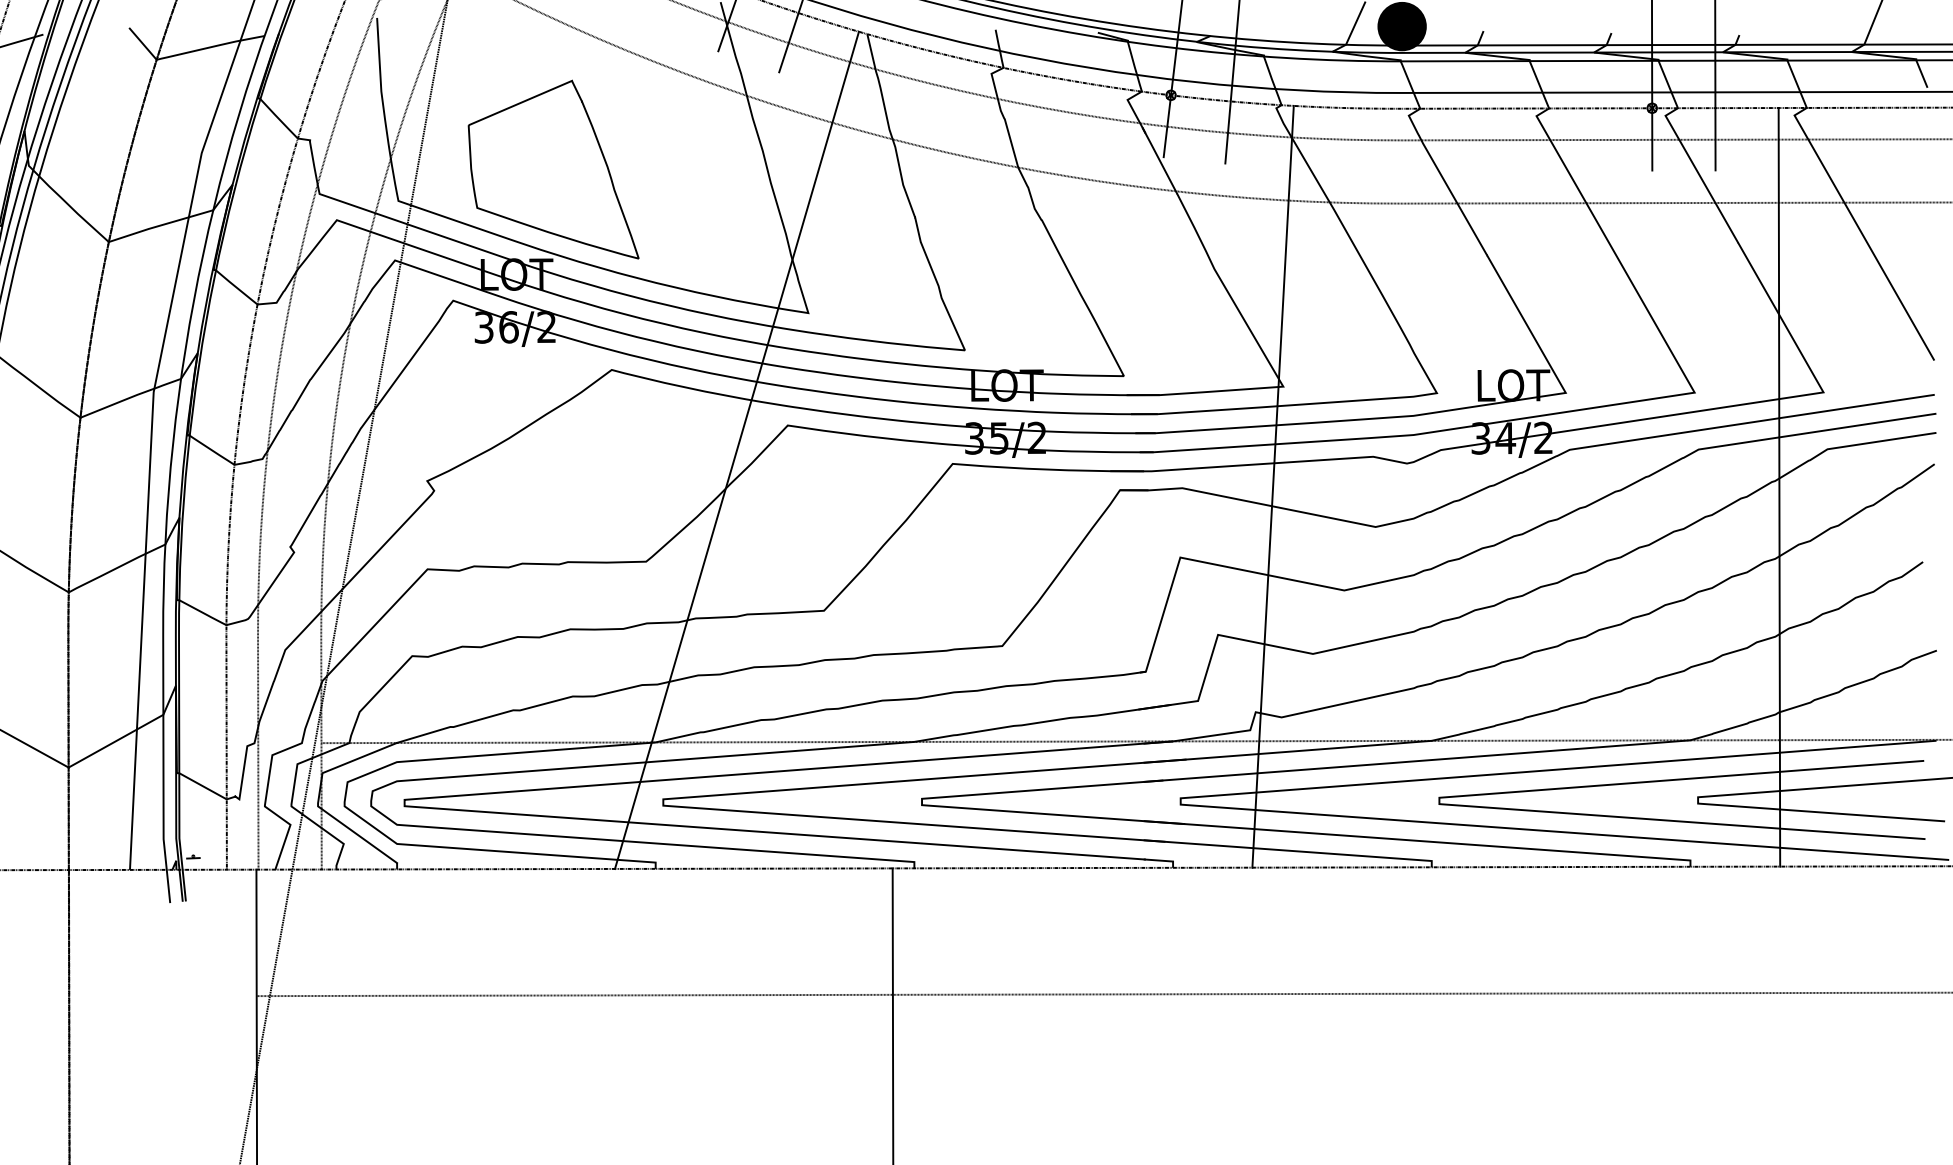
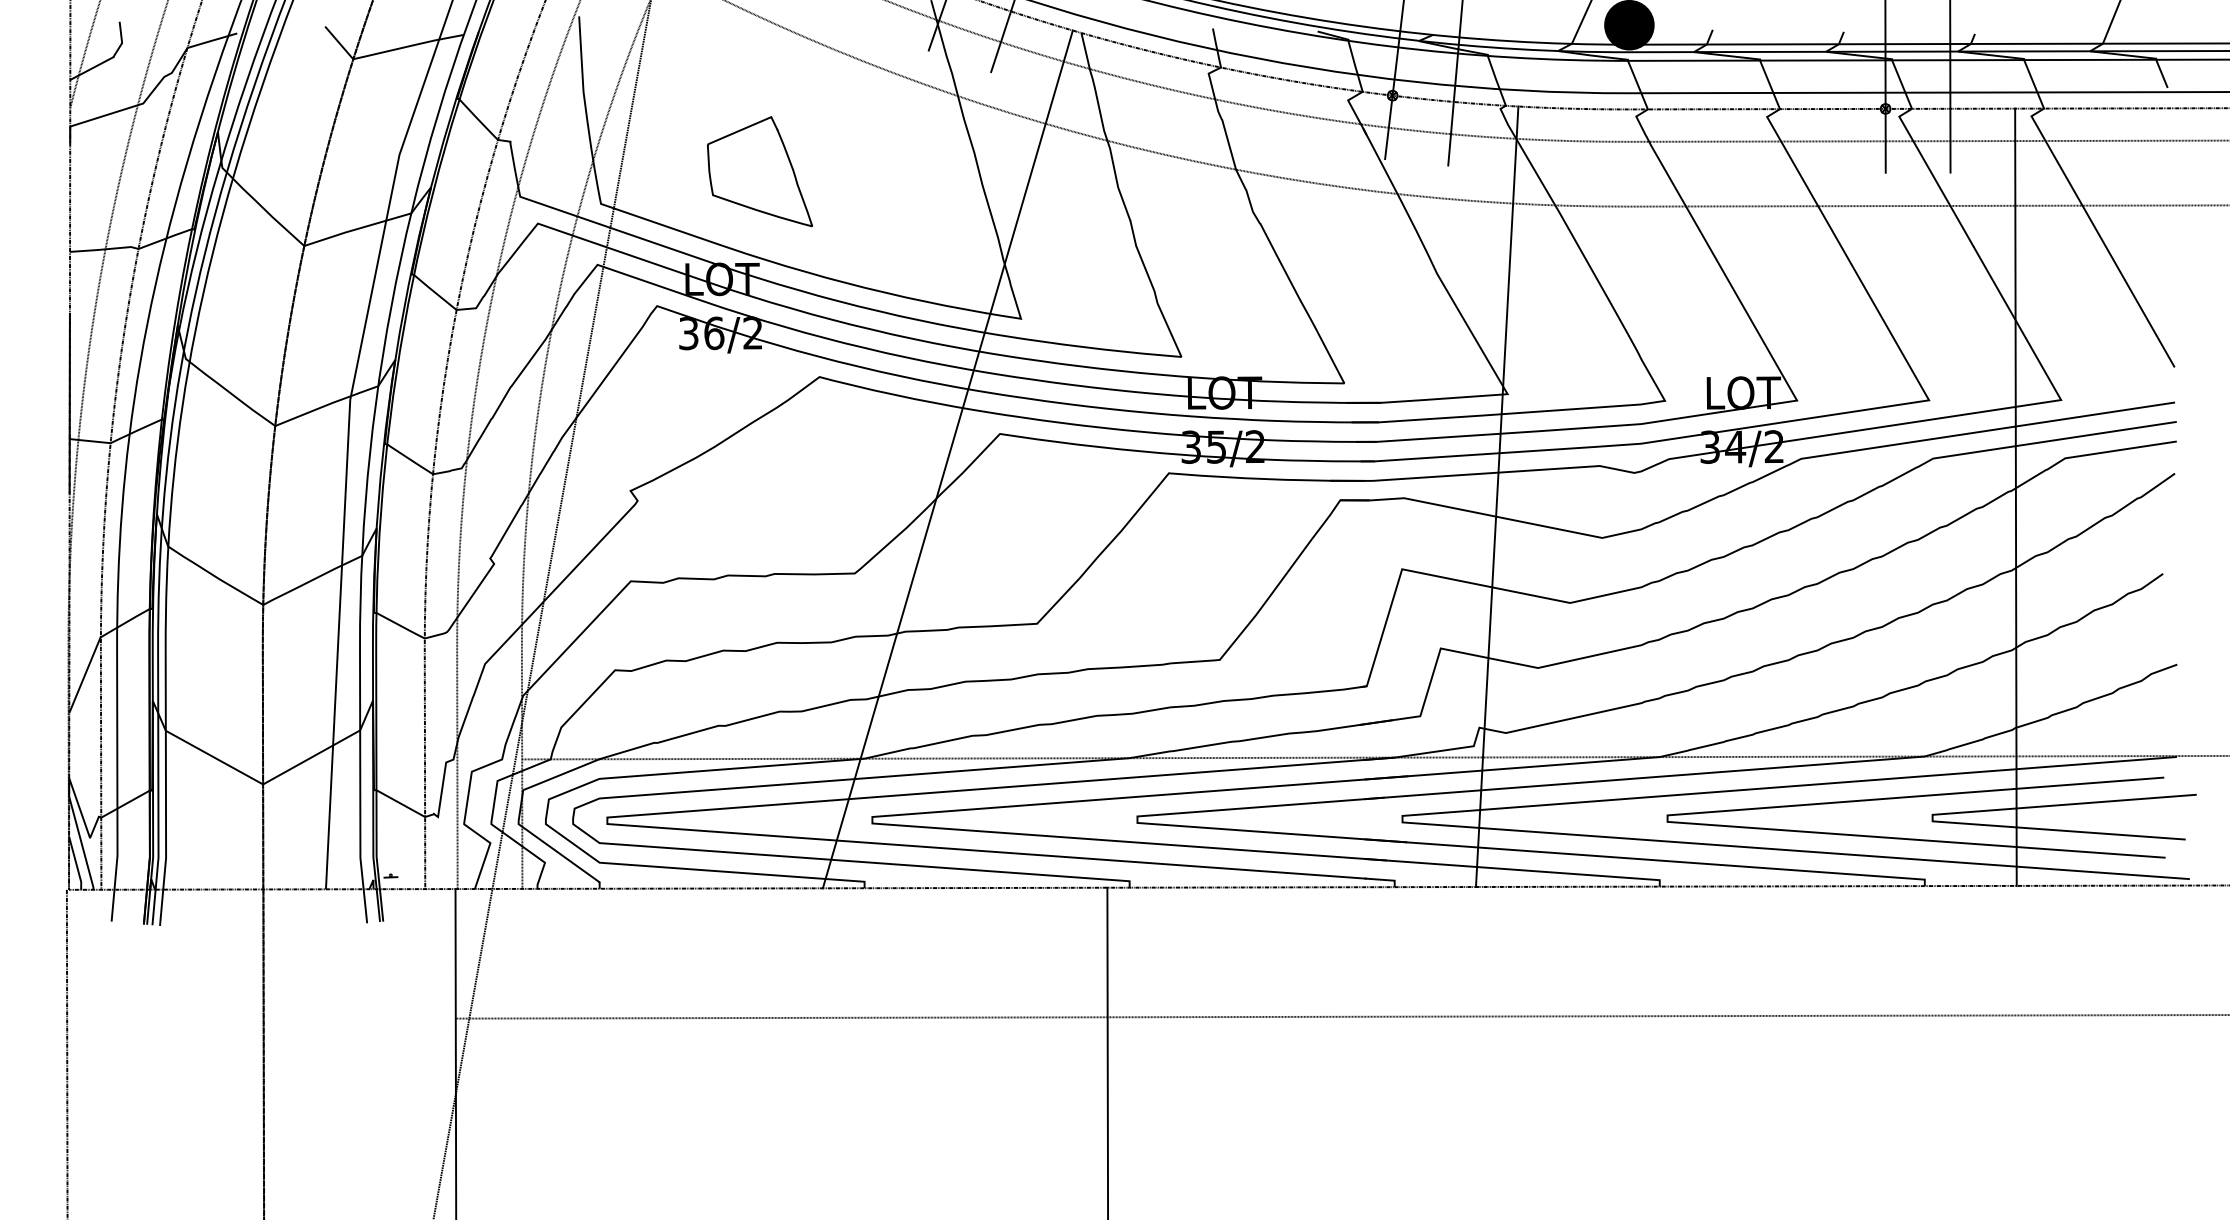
part: (553, 169) -> (759, 171), size x0.6

